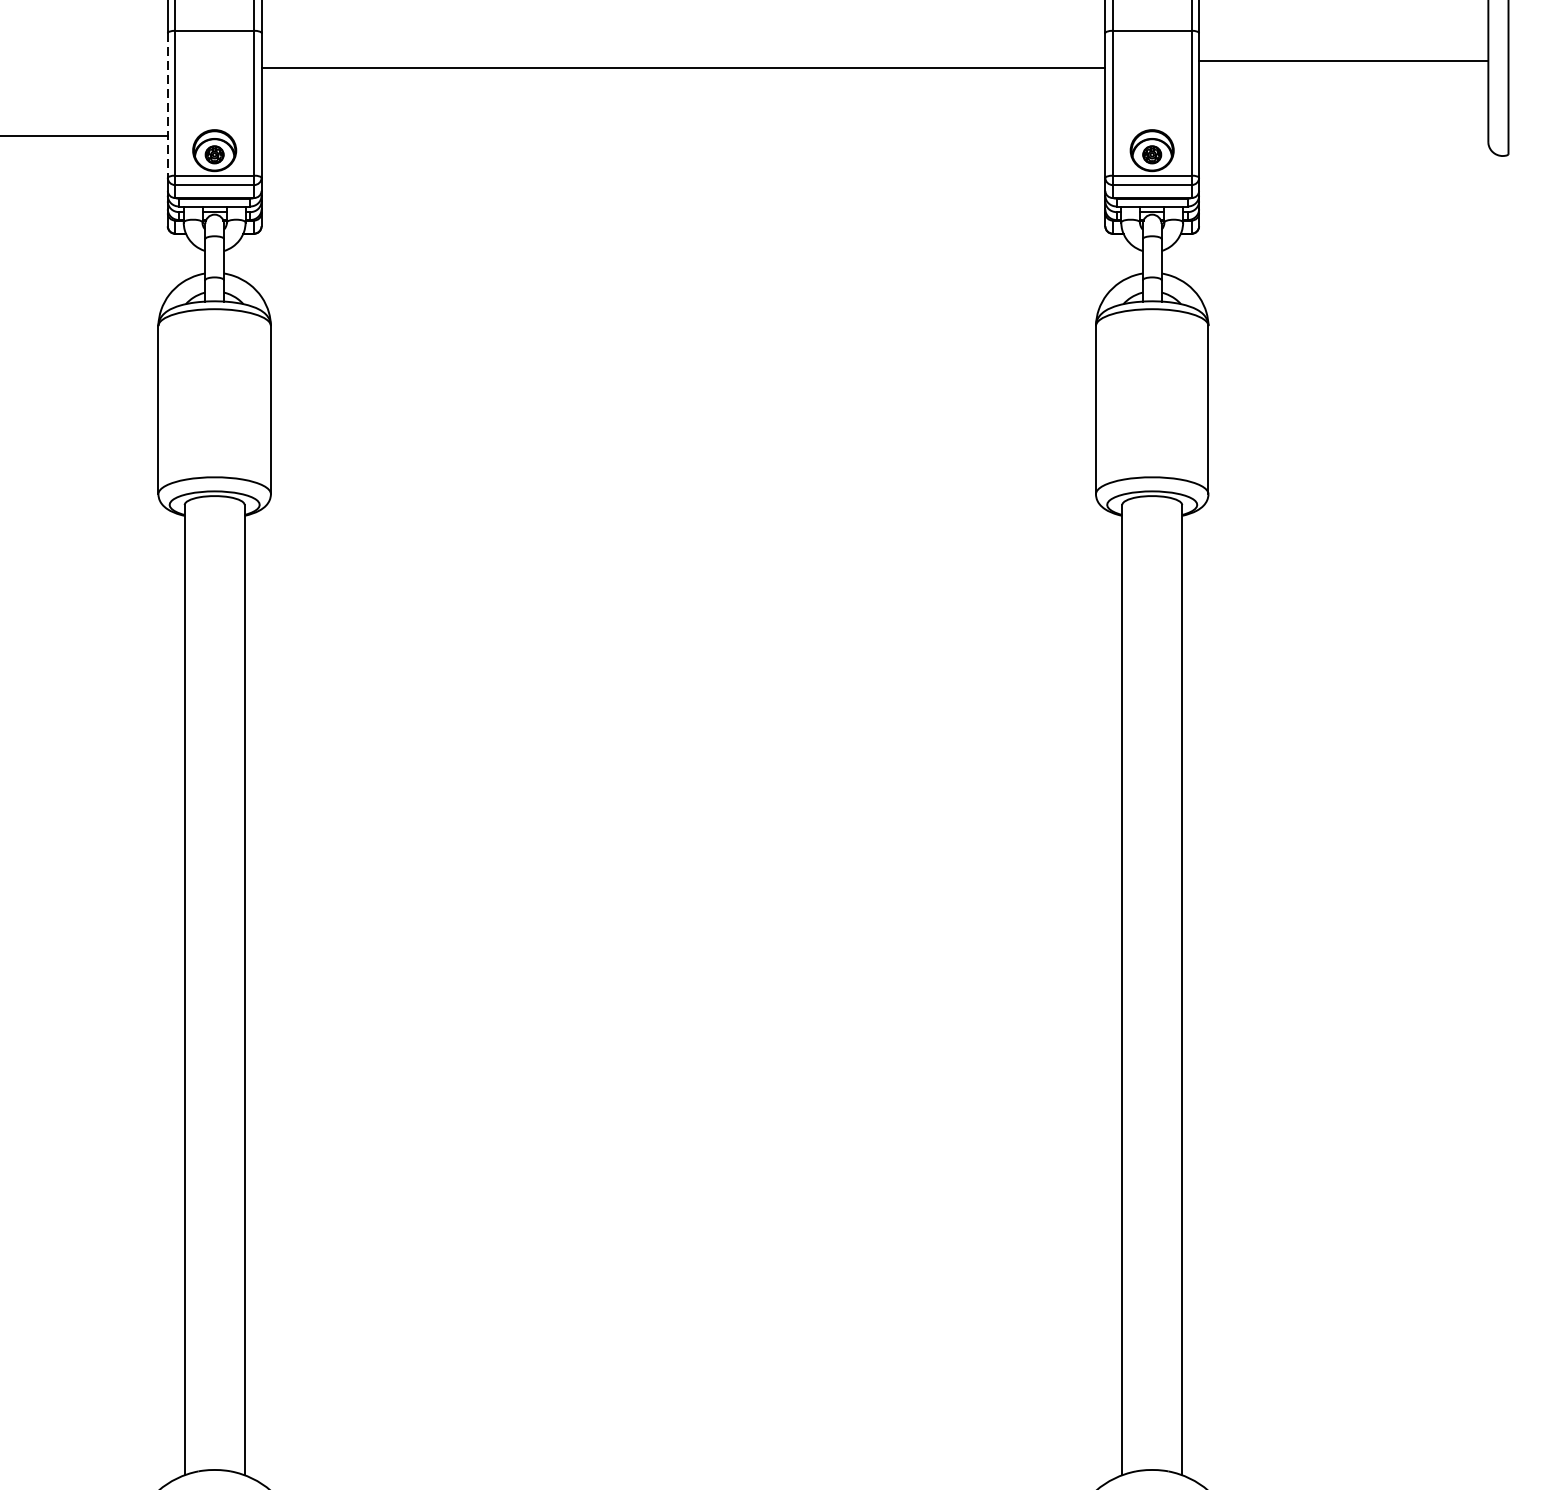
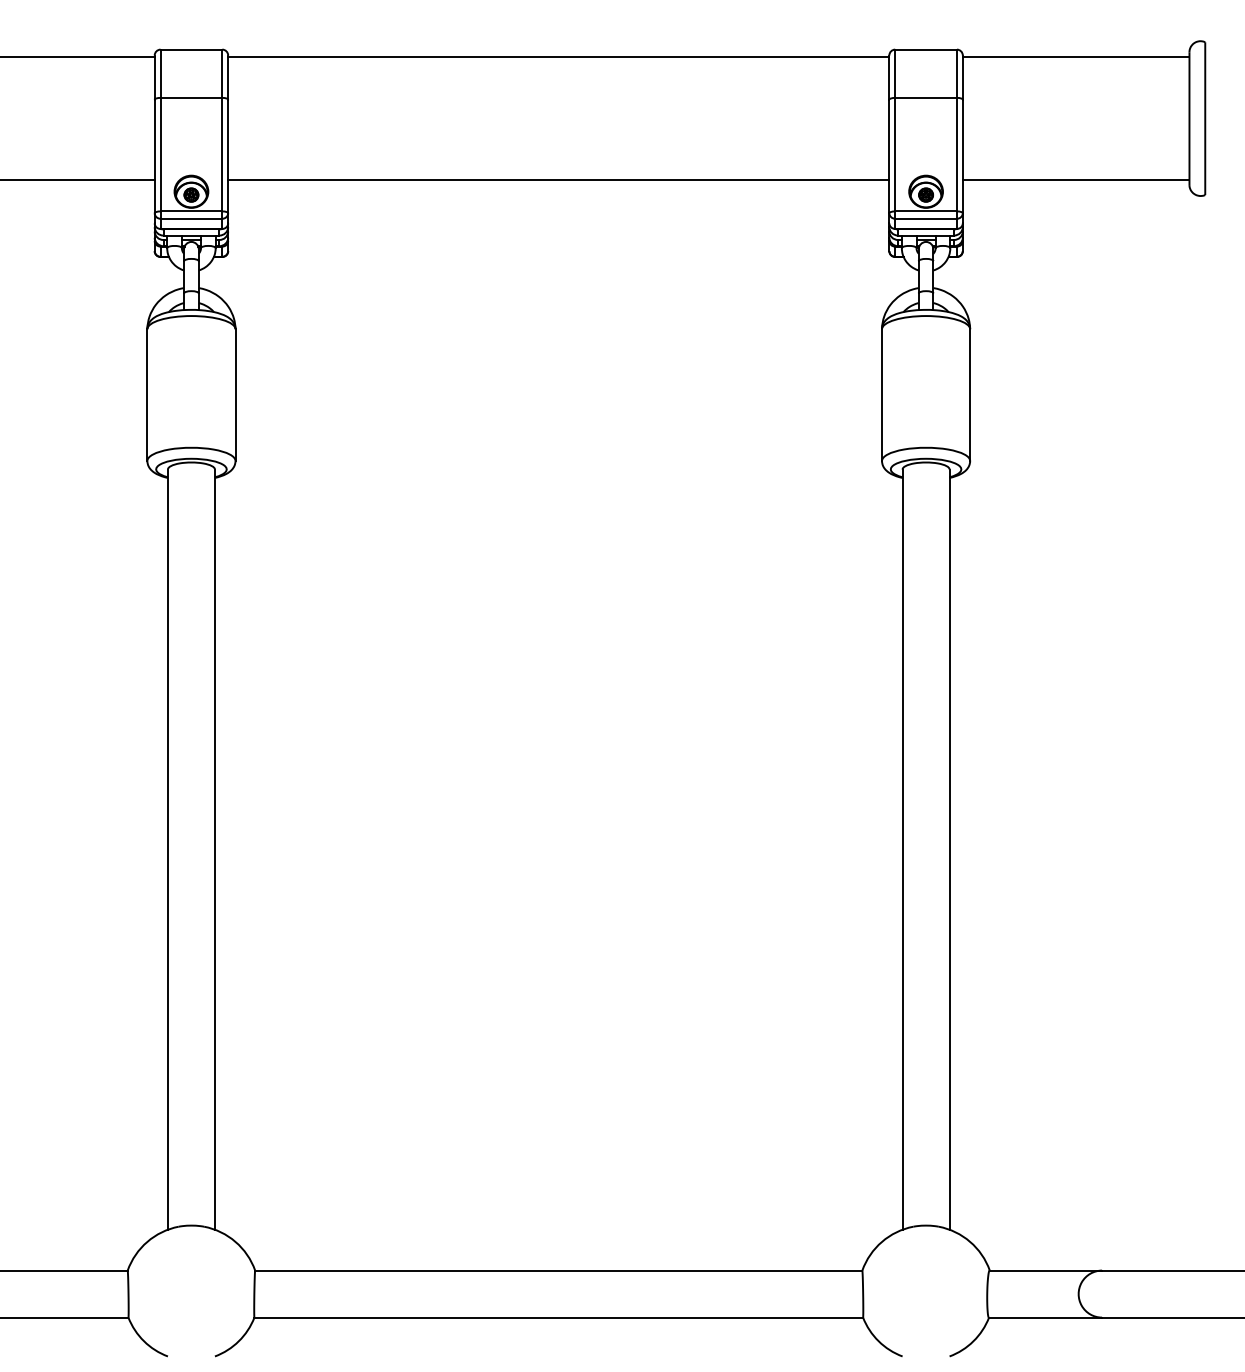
line: (1342, 60) -> (1075, 180), moved
line: (683, 68) -> (558, 180), moved
line: (167, 105) -> (154, 156), dashed -> solid

